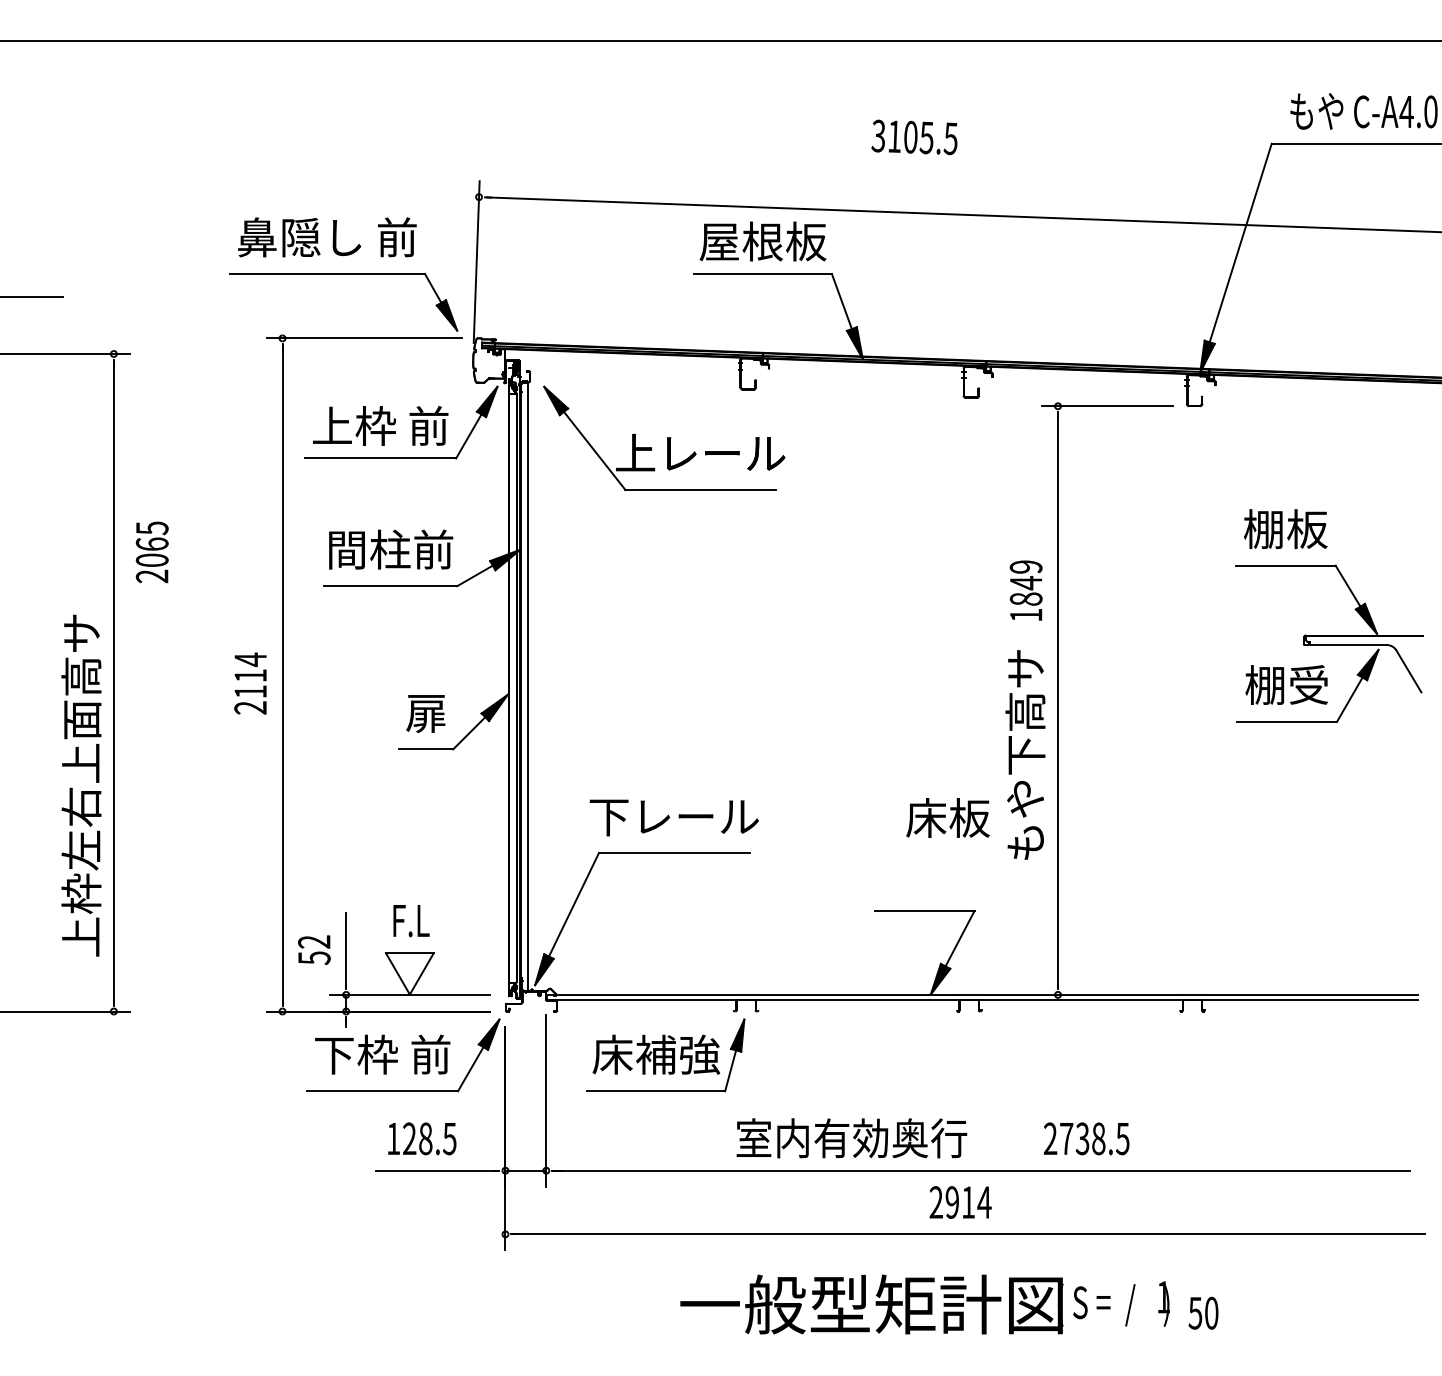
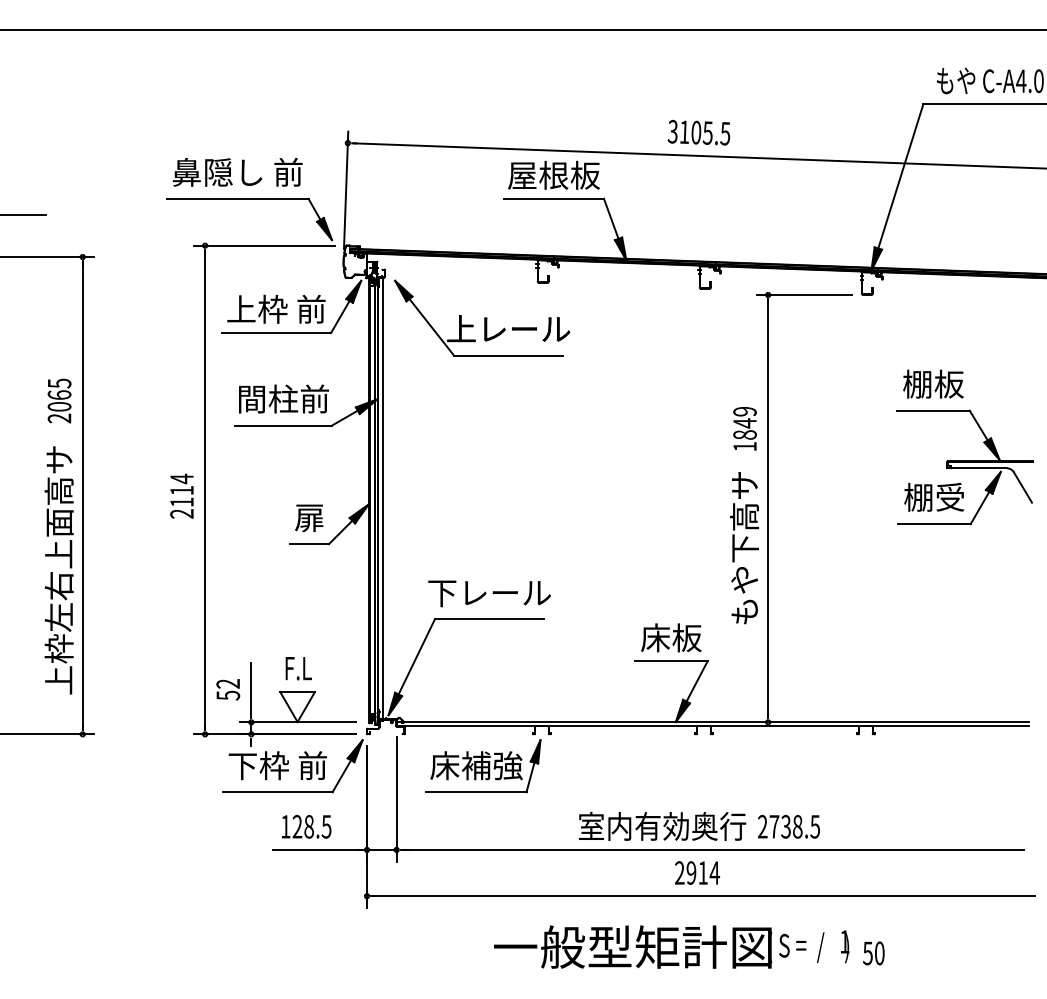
text: (913, 137) -> (698, 132), moved
text: (152, 551) -> (59, 400), moved
text: (948, 817) -> (671, 637), moved
text: (851, 1138) -> (662, 826), moved

